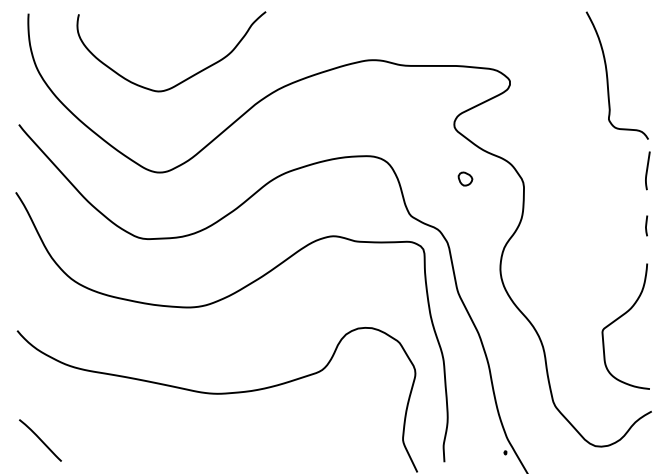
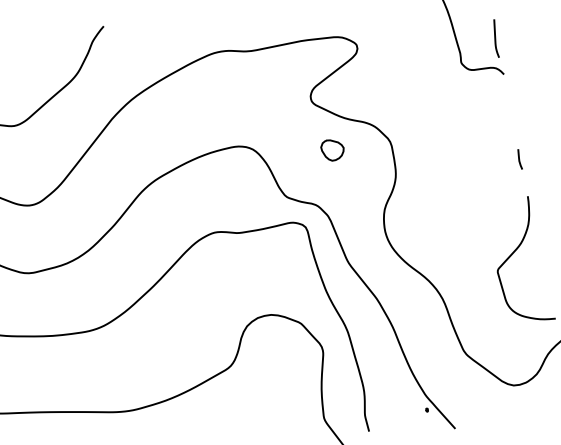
curve: (647, 170) -> (495, 38), moved
part: (465, 178) -> (332, 149), size x1.6

